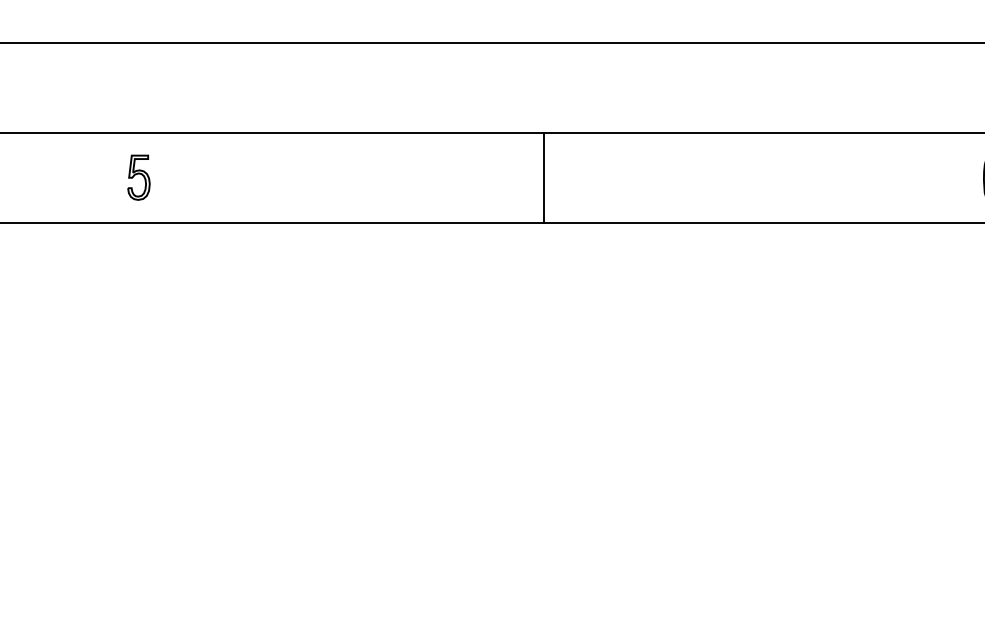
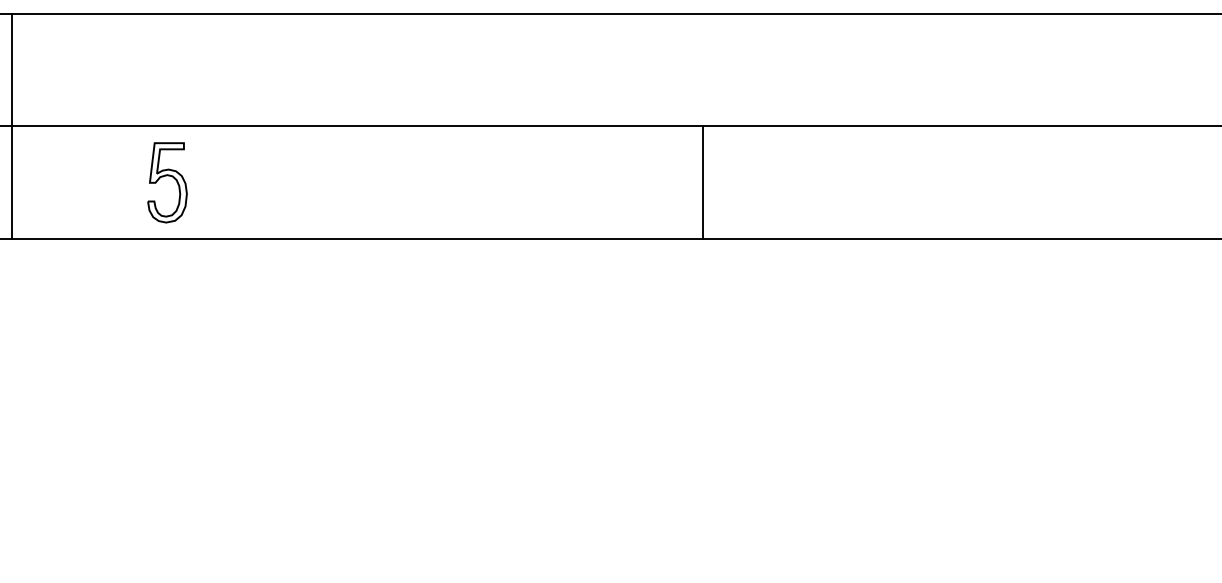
line: (14, 132) -> (11, 126), added
part: (138, 177) -> (166, 182), size x1.43
line: (543, 177) -> (702, 182), moved

